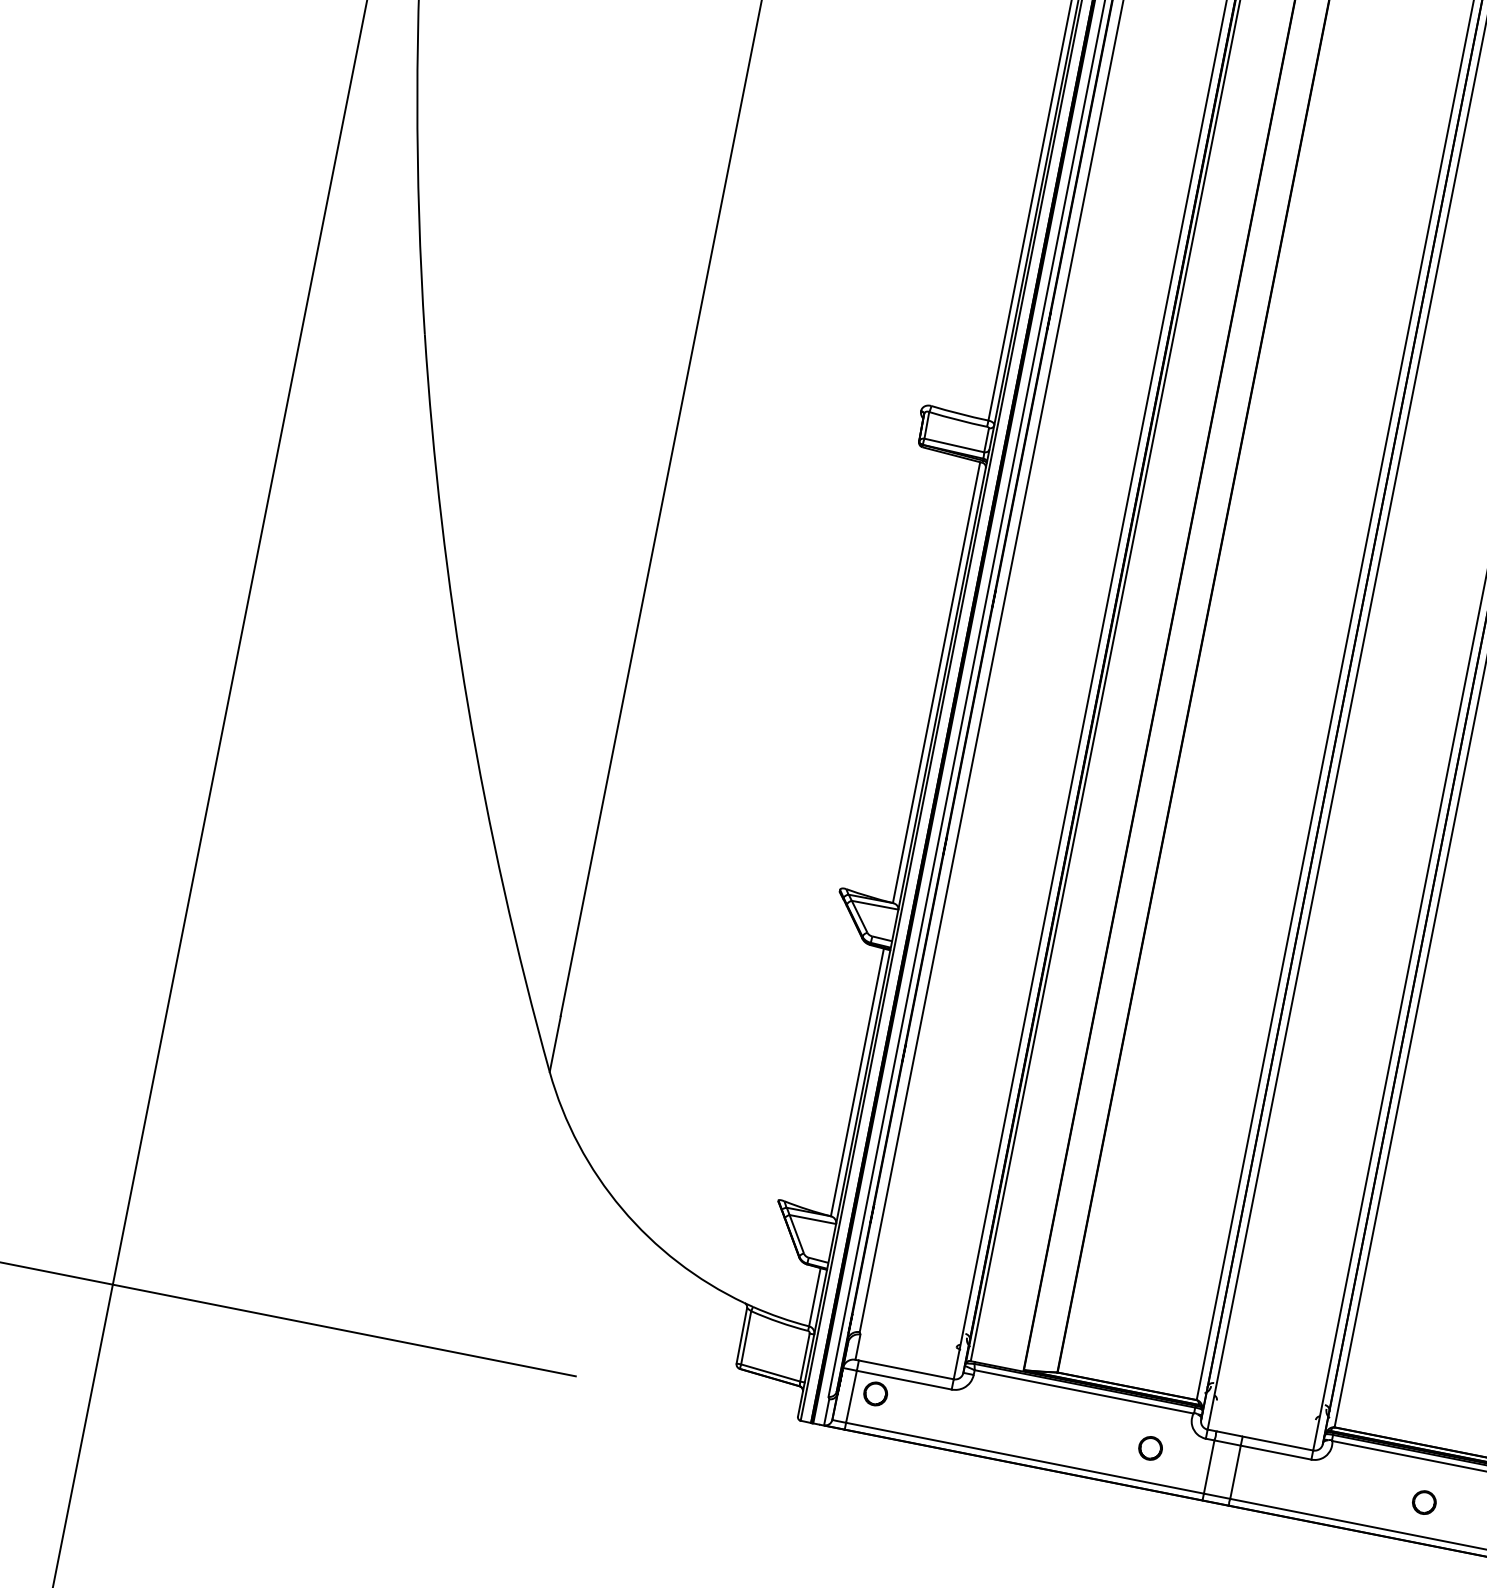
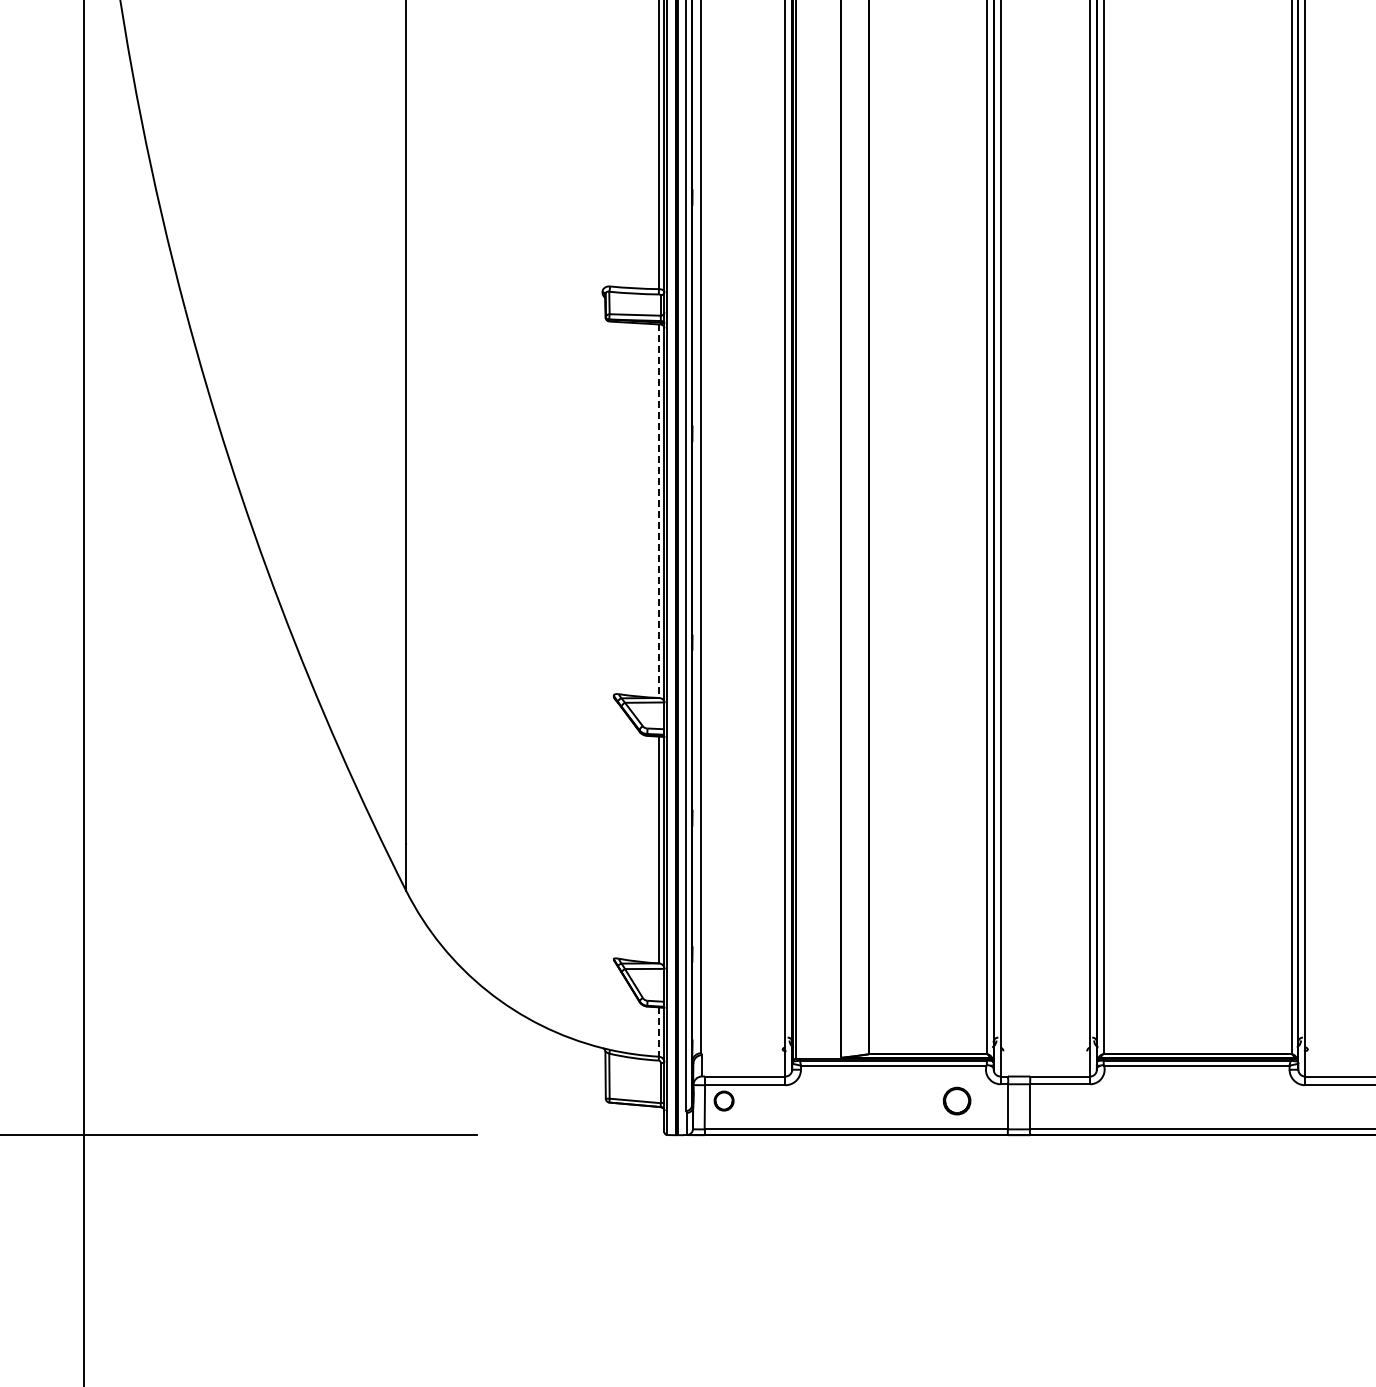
line: (936, 682) -> (658, 511), solid -> dashed
line: (814, 1297) -> (658, 1032), solid -> dashed
part: (1150, 1447) -> (956, 1100), size x1.4
part: (1423, 1501) -> (1188, 1100), removed

